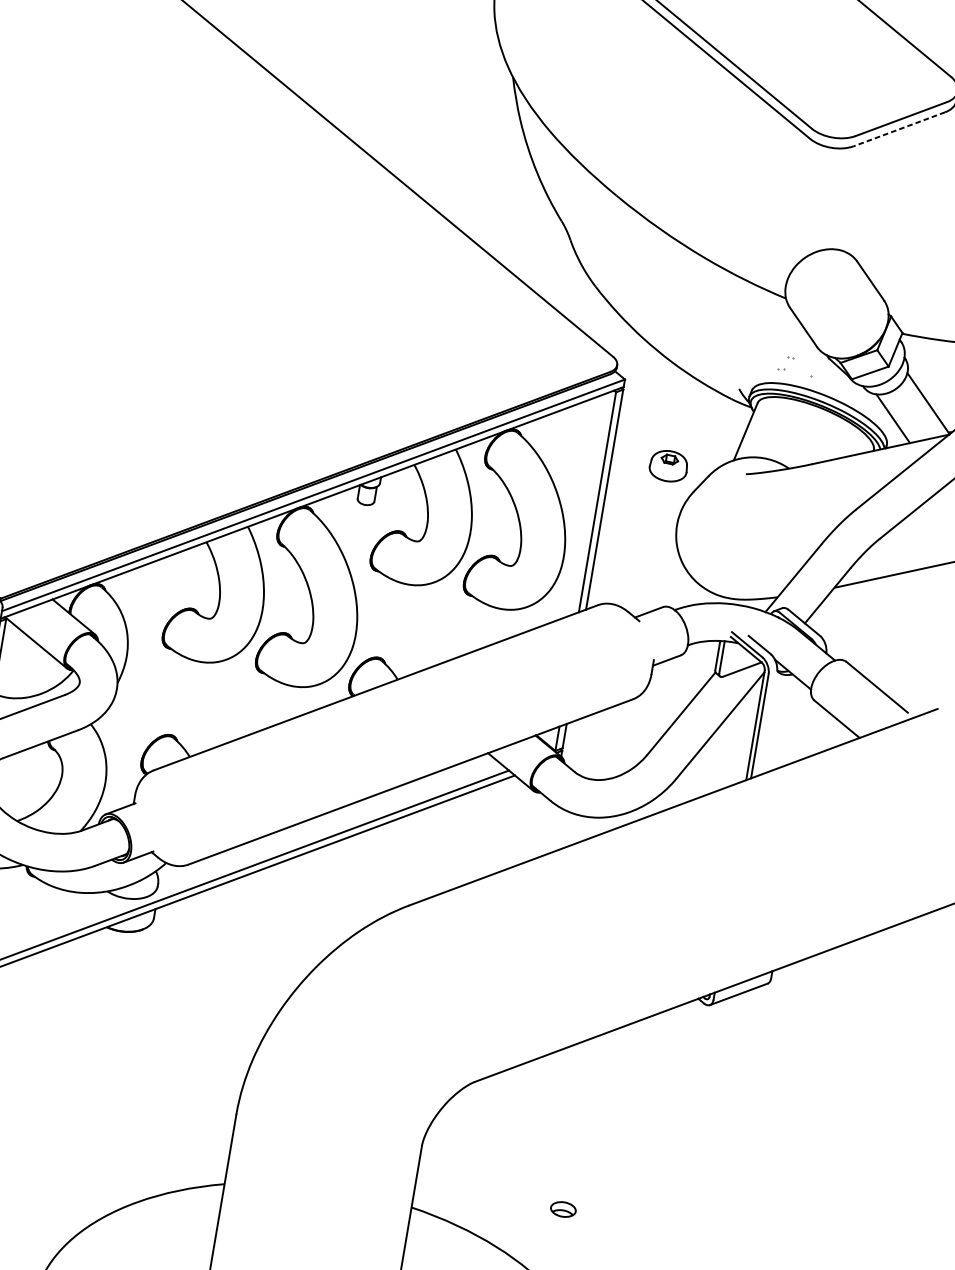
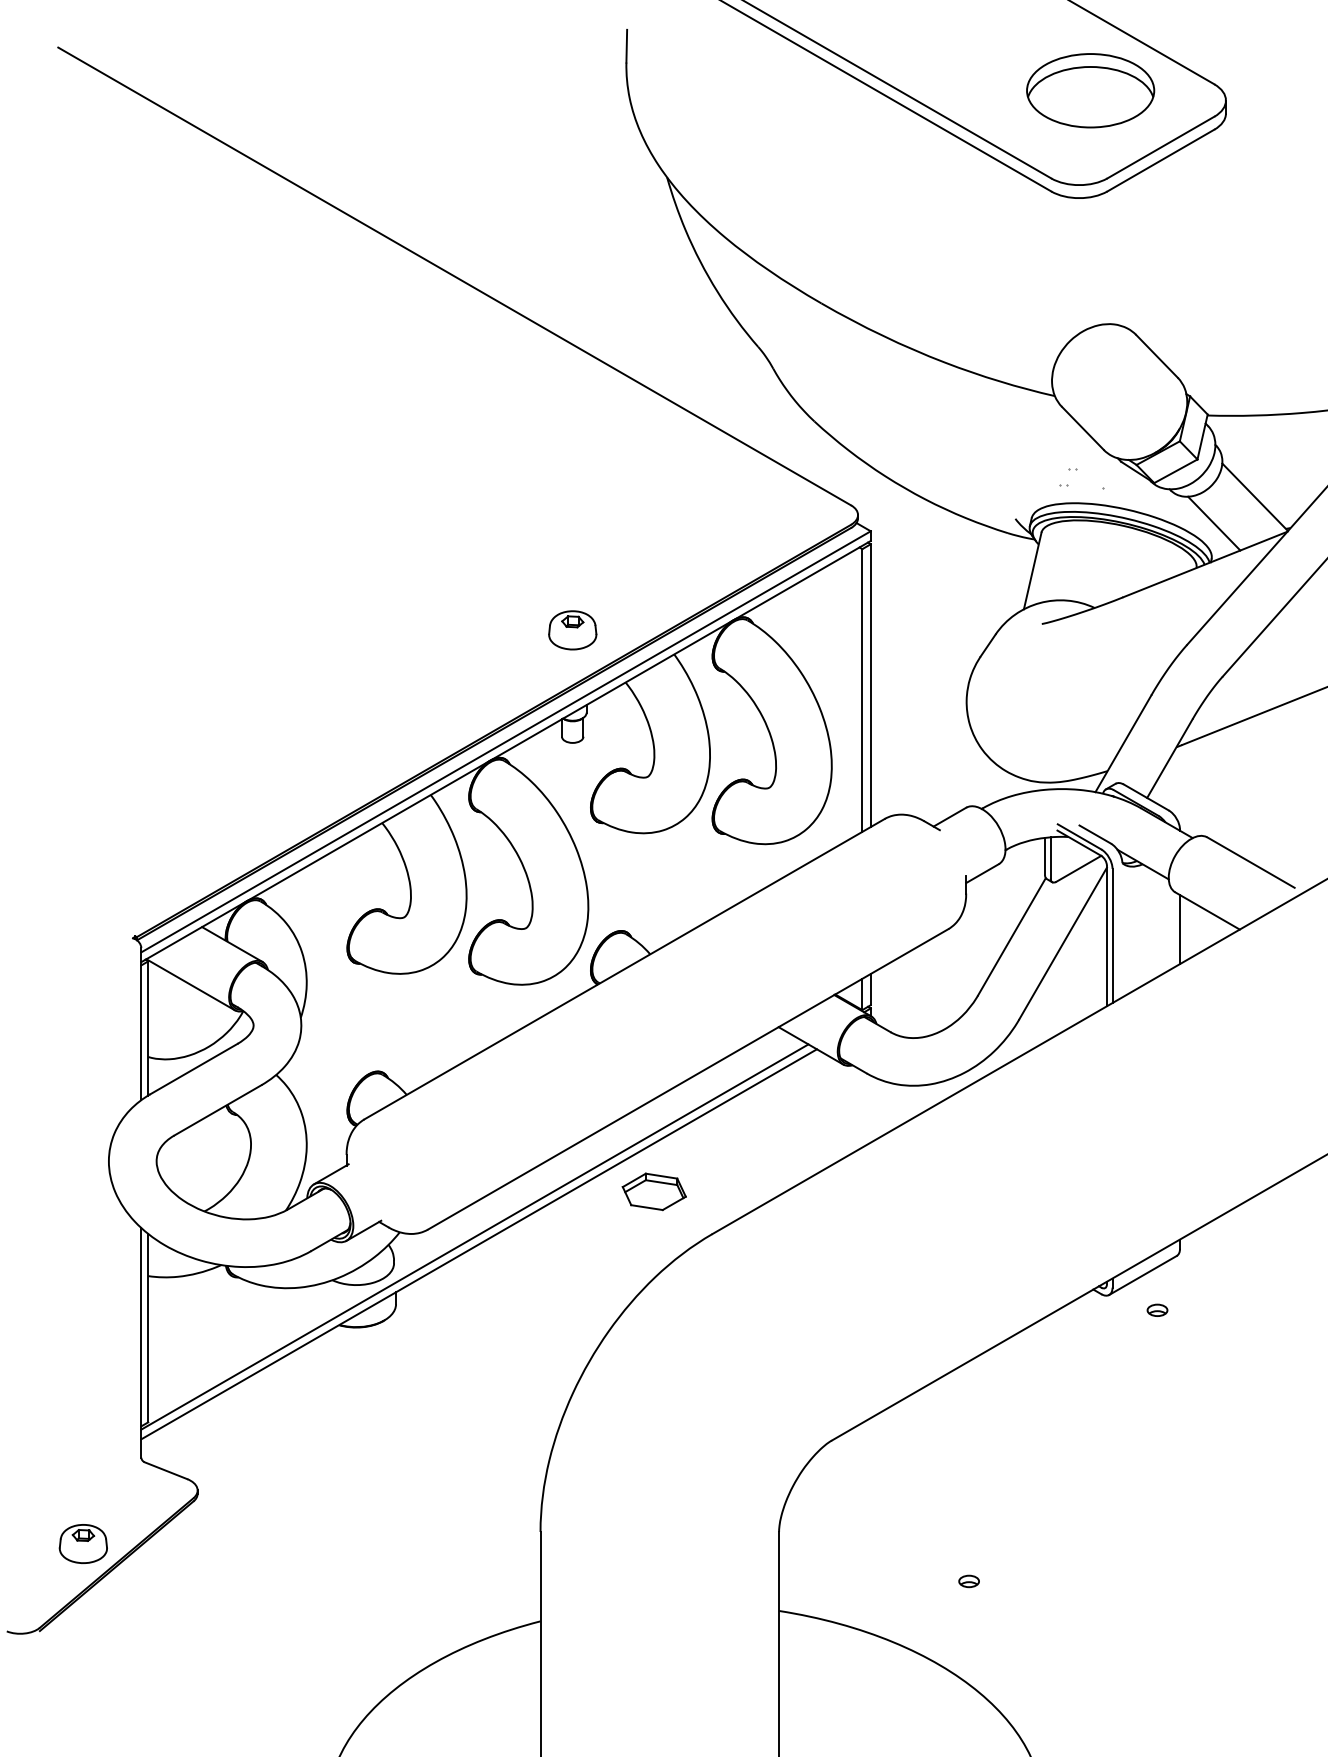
part: (853, 65) -> (1090, 90), added
line: (899, 129) -> (1160, 160), dashed -> solid
part: (668, 466) -> (572, 630), moved
line: (813, 730) -> (1180, 929), added
part: (369, 864) -> (653, 1191), added
part: (745, 1022) -> (1157, 1309), added
part: (562, 1209) -> (968, 1581), size x0.62

